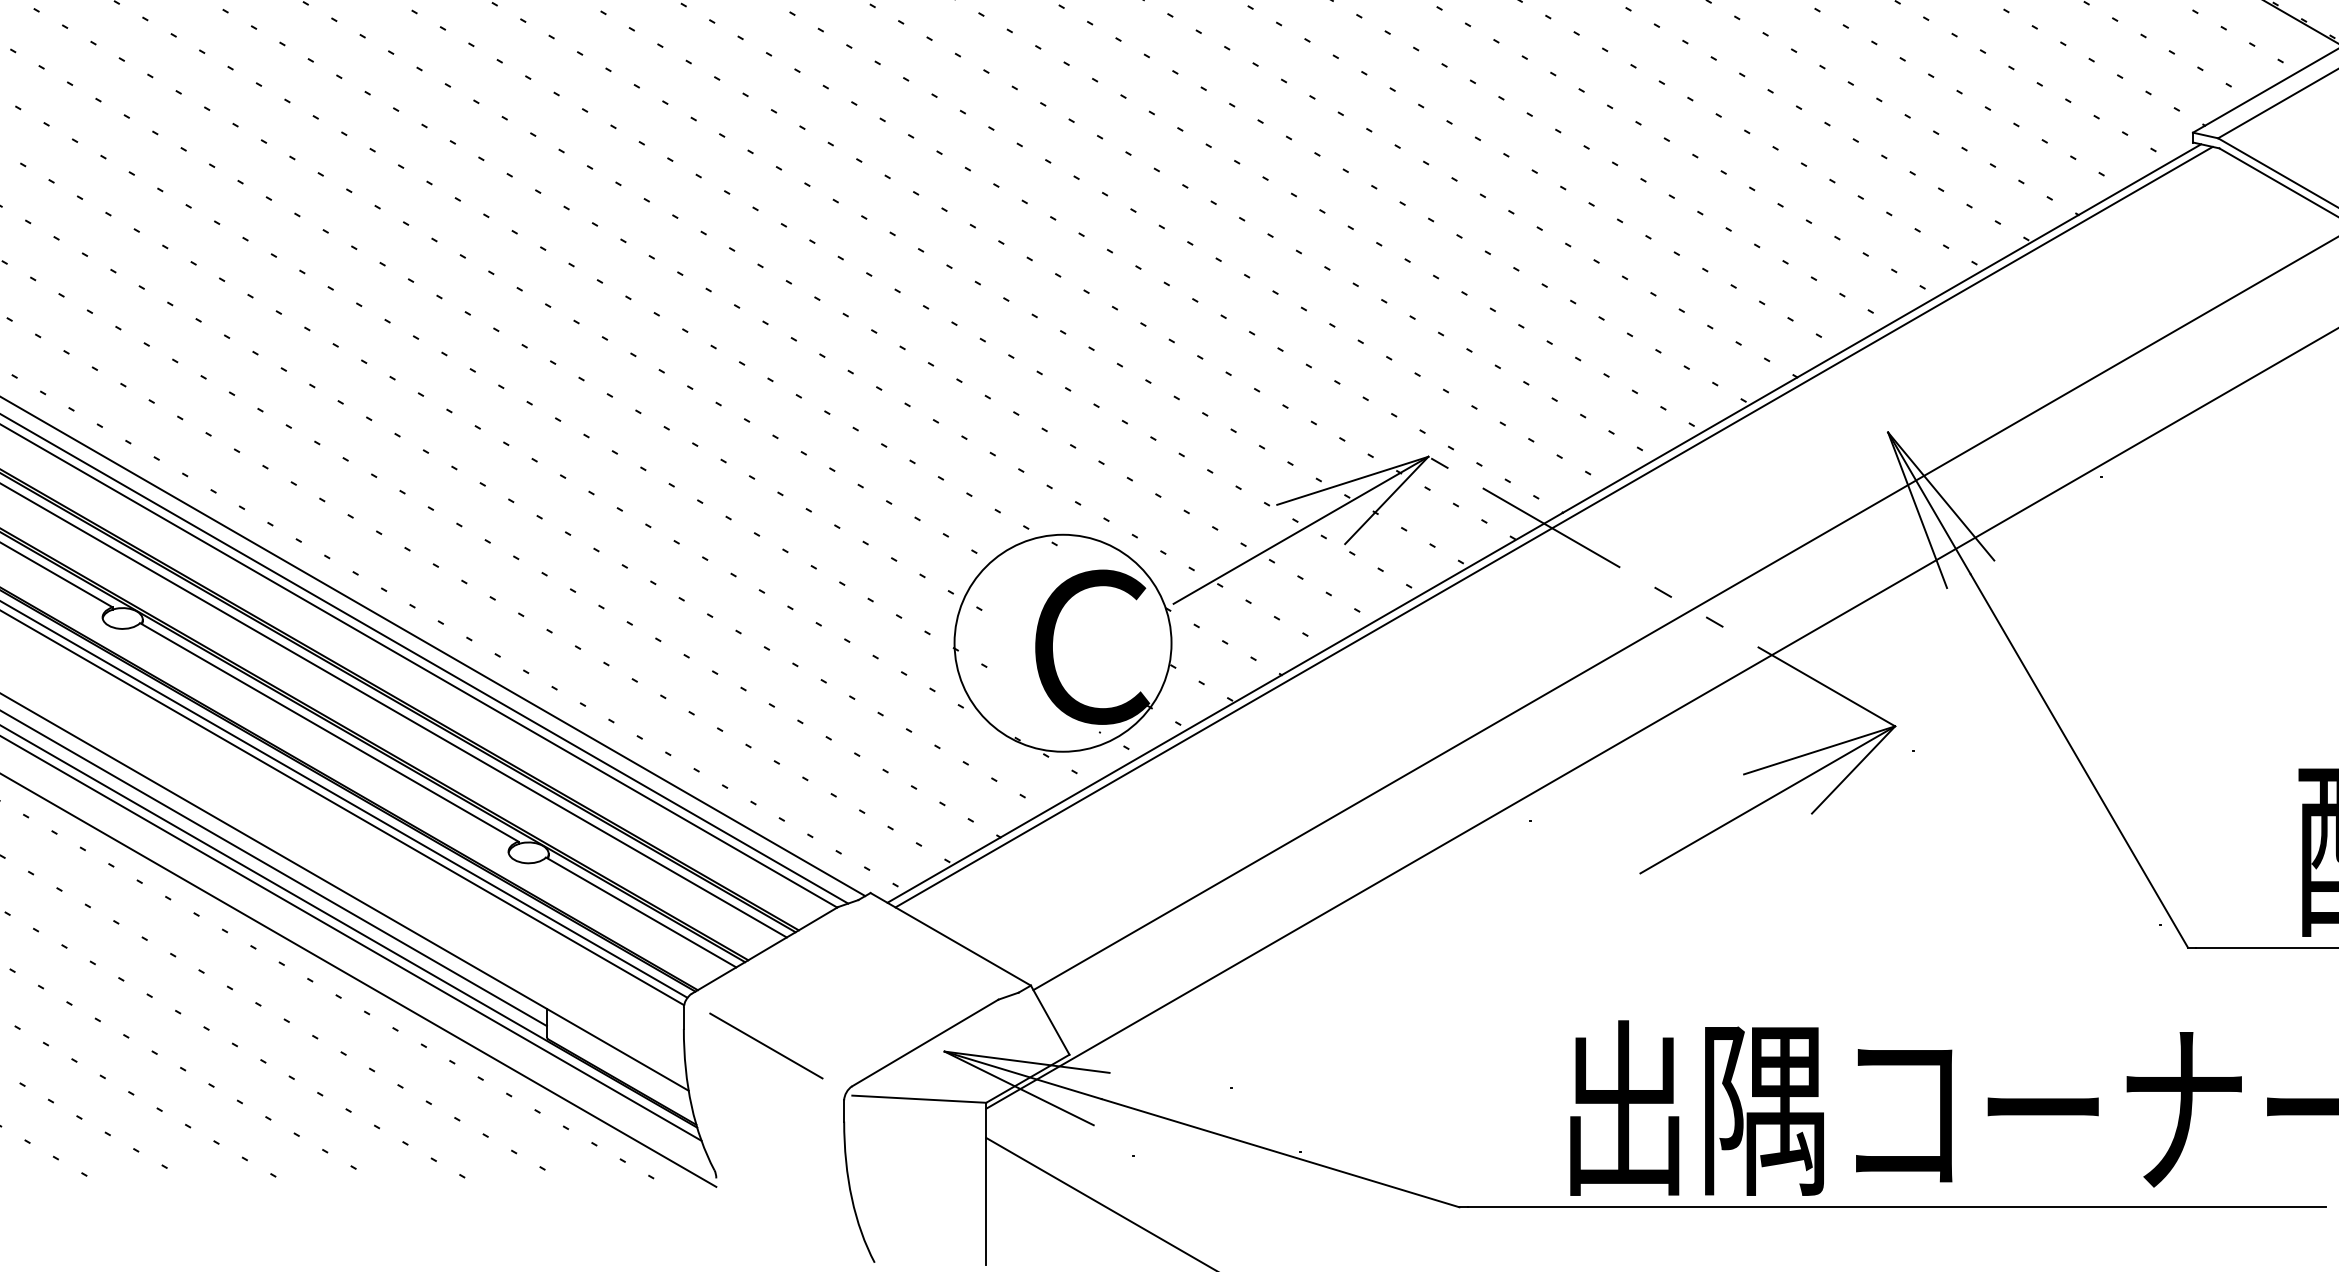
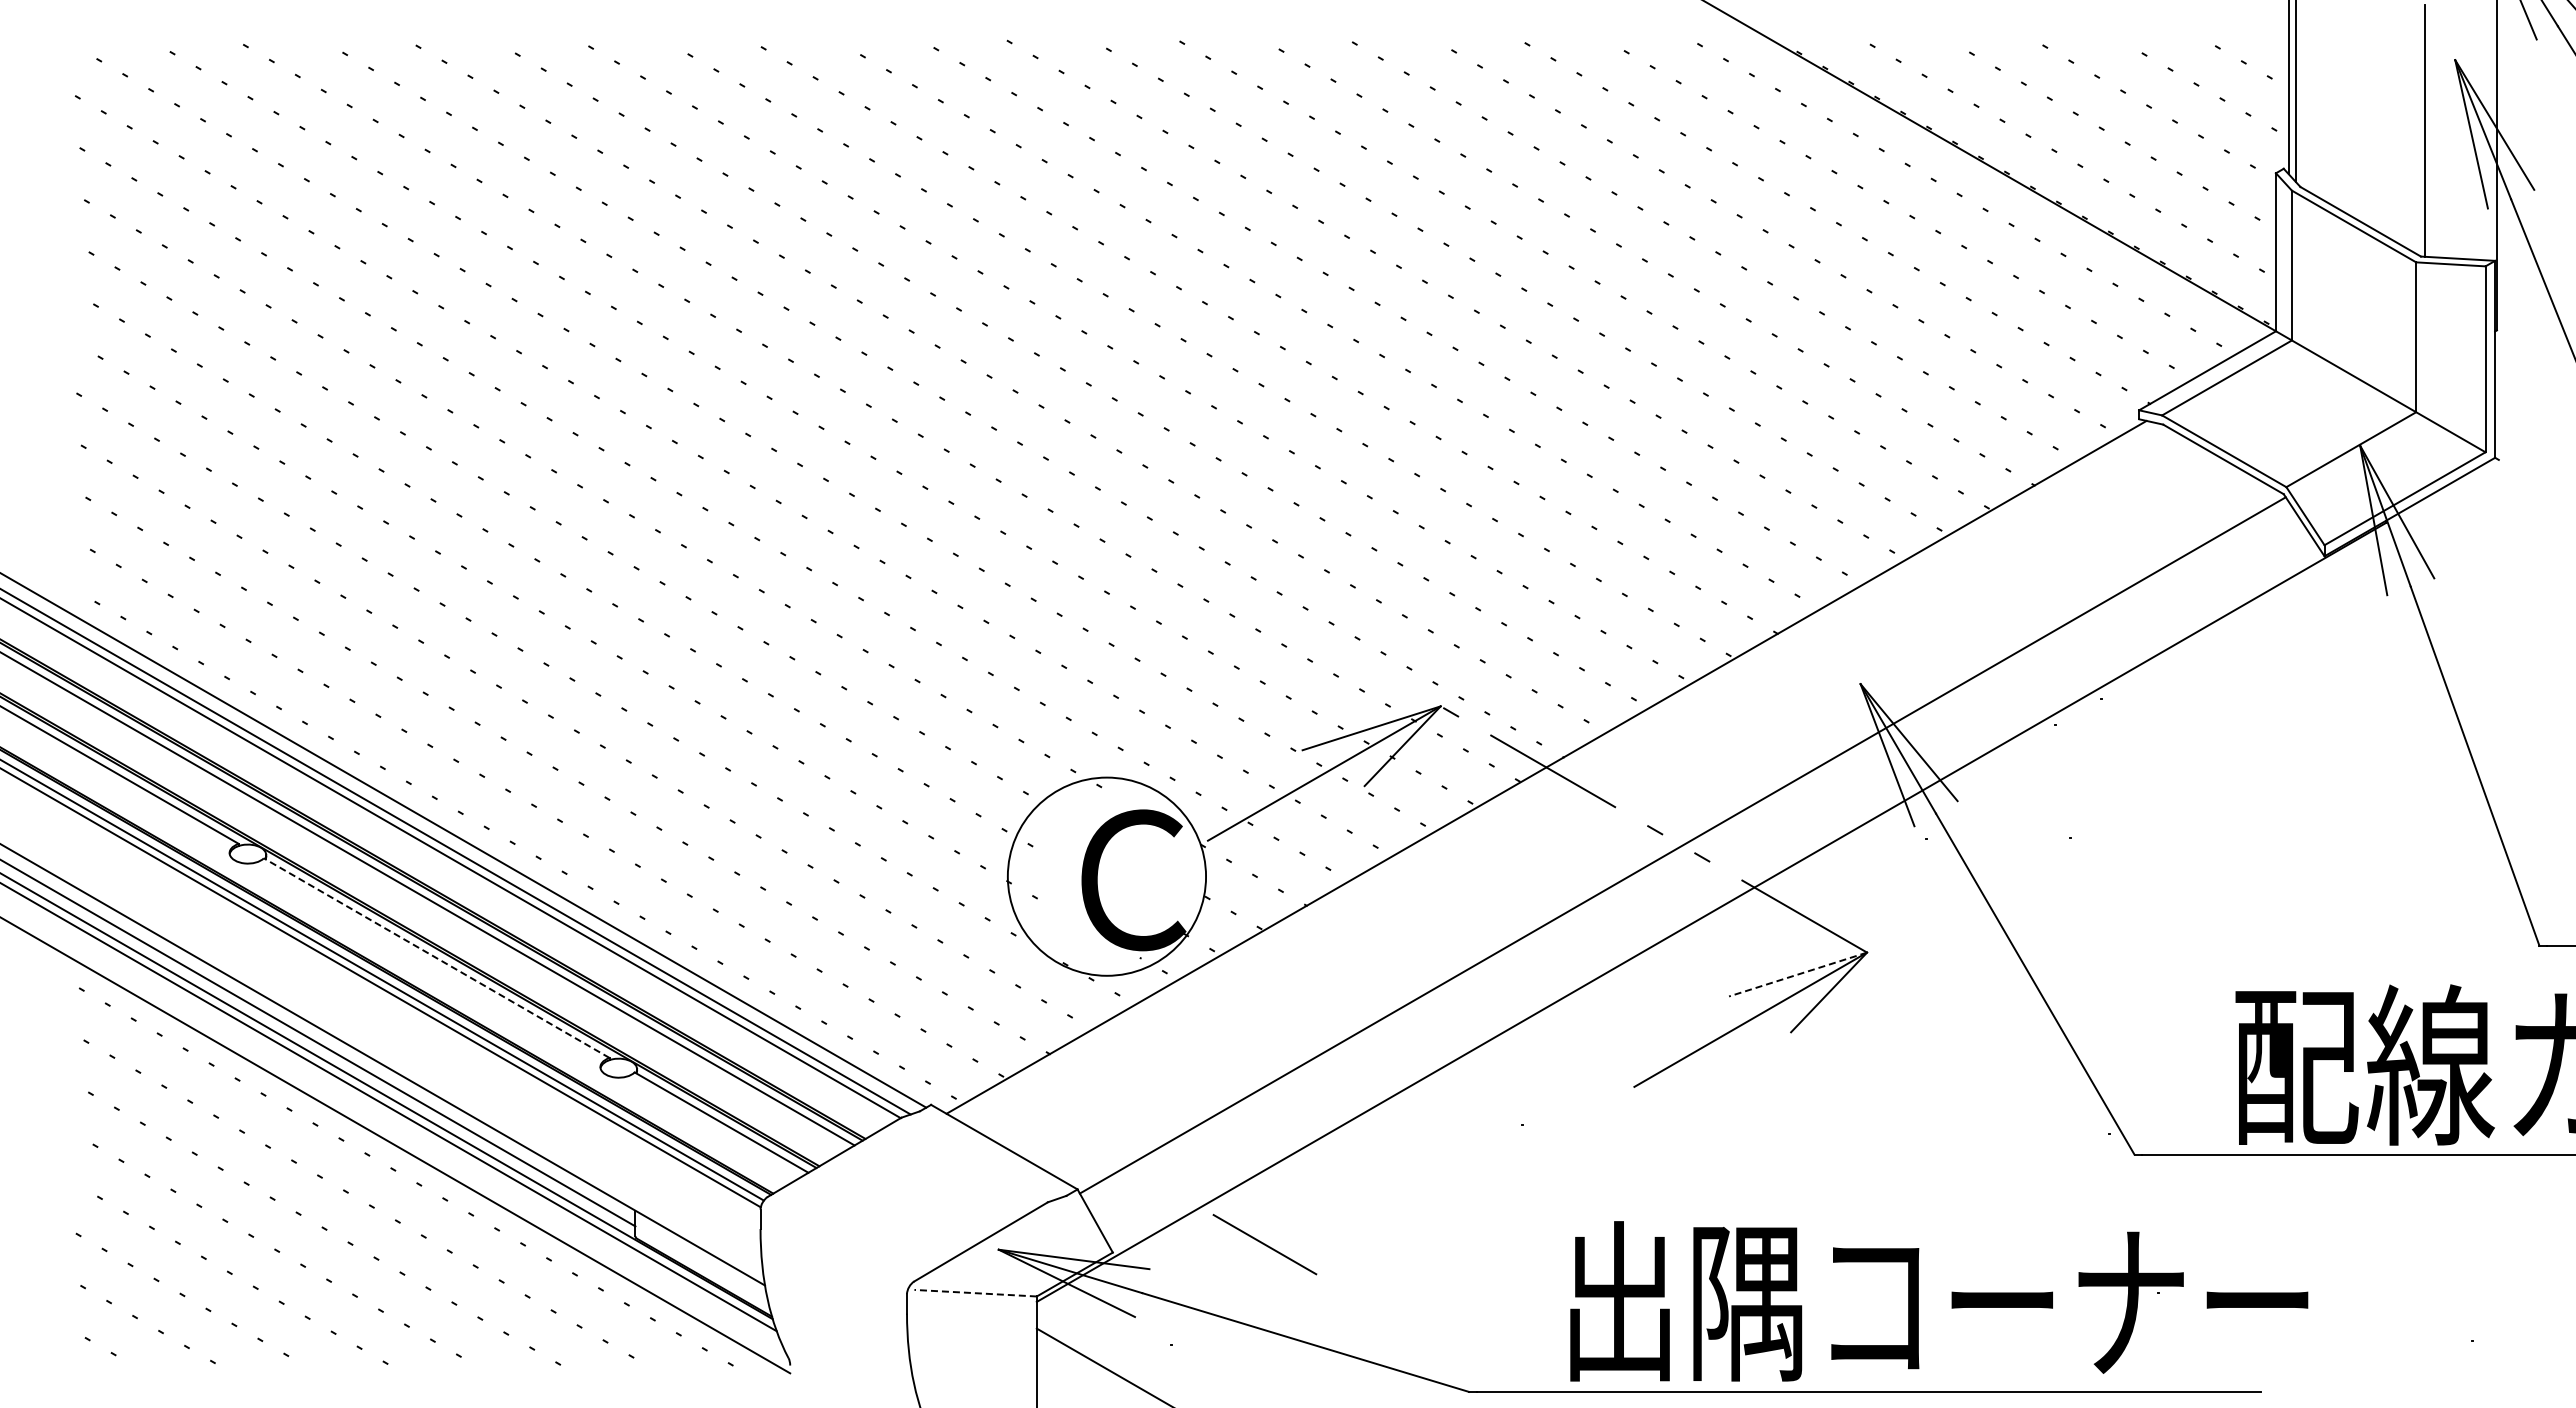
line: (1554, 527) -> (1555, 770), removed
line: (329, 732) -> (436, 958), solid -> dashed
line: (1818, 750) -> (1797, 974), solid -> dashed
line: (765, 1045) -> (1264, 1244), moved
line: (919, 1099) -> (975, 1293), solid -> dashed

